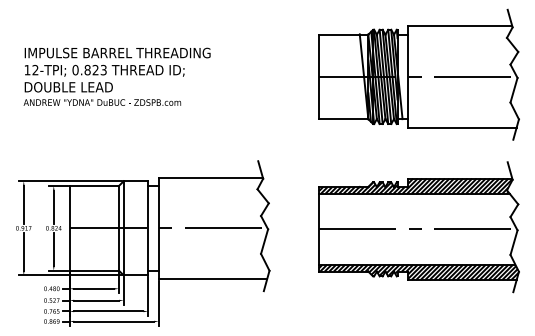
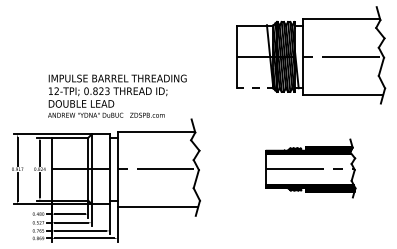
text: (116, 76) -> (116, 95), moved
line: (343, 119) -> (254, 88), solid -> dashed
part: (418, 227) -> (310, 168), size x0.6

